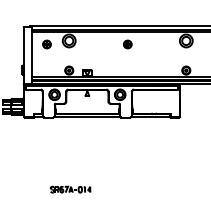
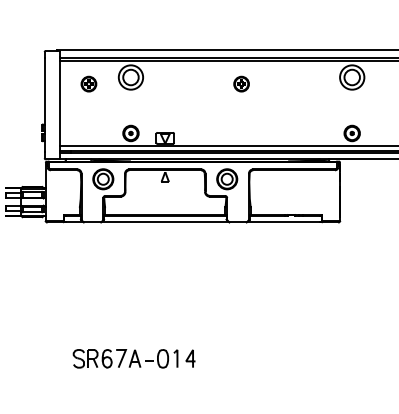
part: (70, 189) -> (133, 358), size x1.6

